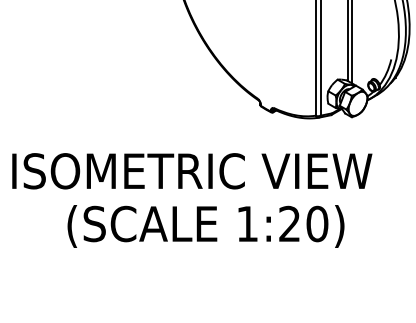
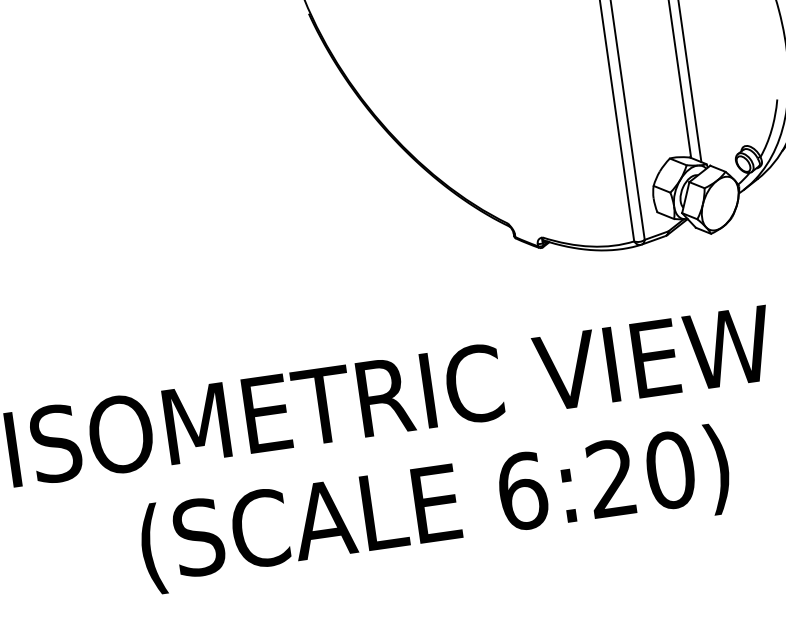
text: (247, 223) -> (522, 490), 1:20) -> 6:20)

